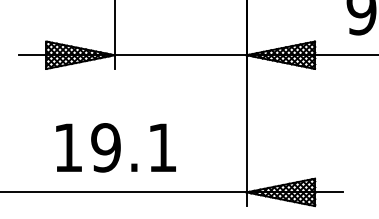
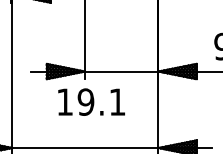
text: (115, 146) -> (91, 101), moved

